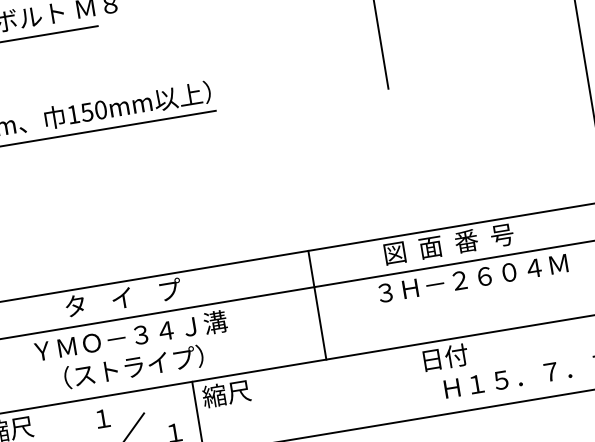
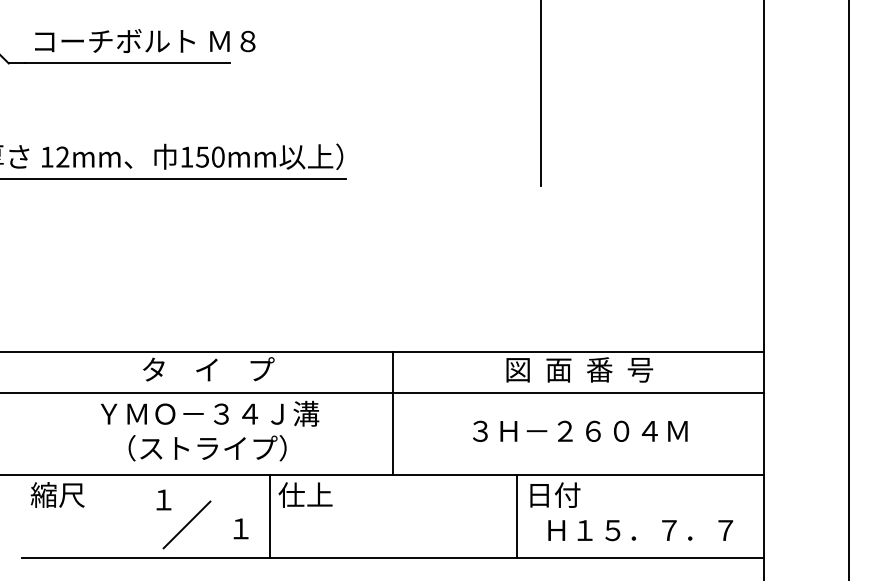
text: (473, 277) -> (580, 430), moved
line: (317, 305) -> (393, 413), moved
line: (415, 381) -> (517, 516), added
text: (226, 393) -> (305, 494), 縮尺 -> 仕上

